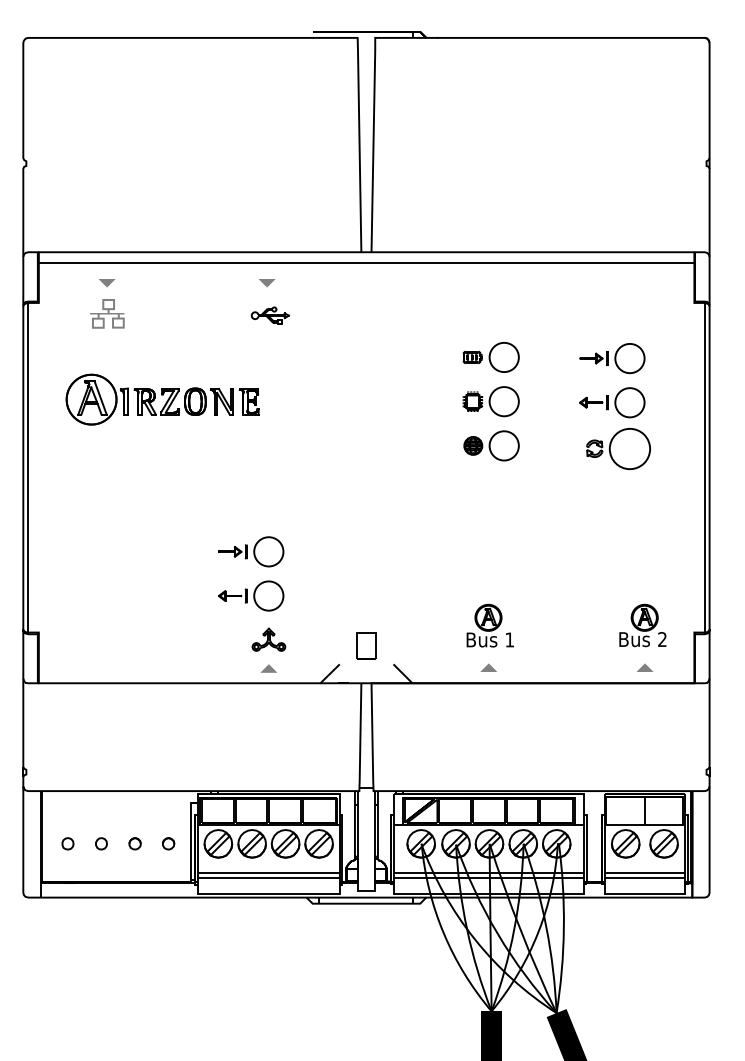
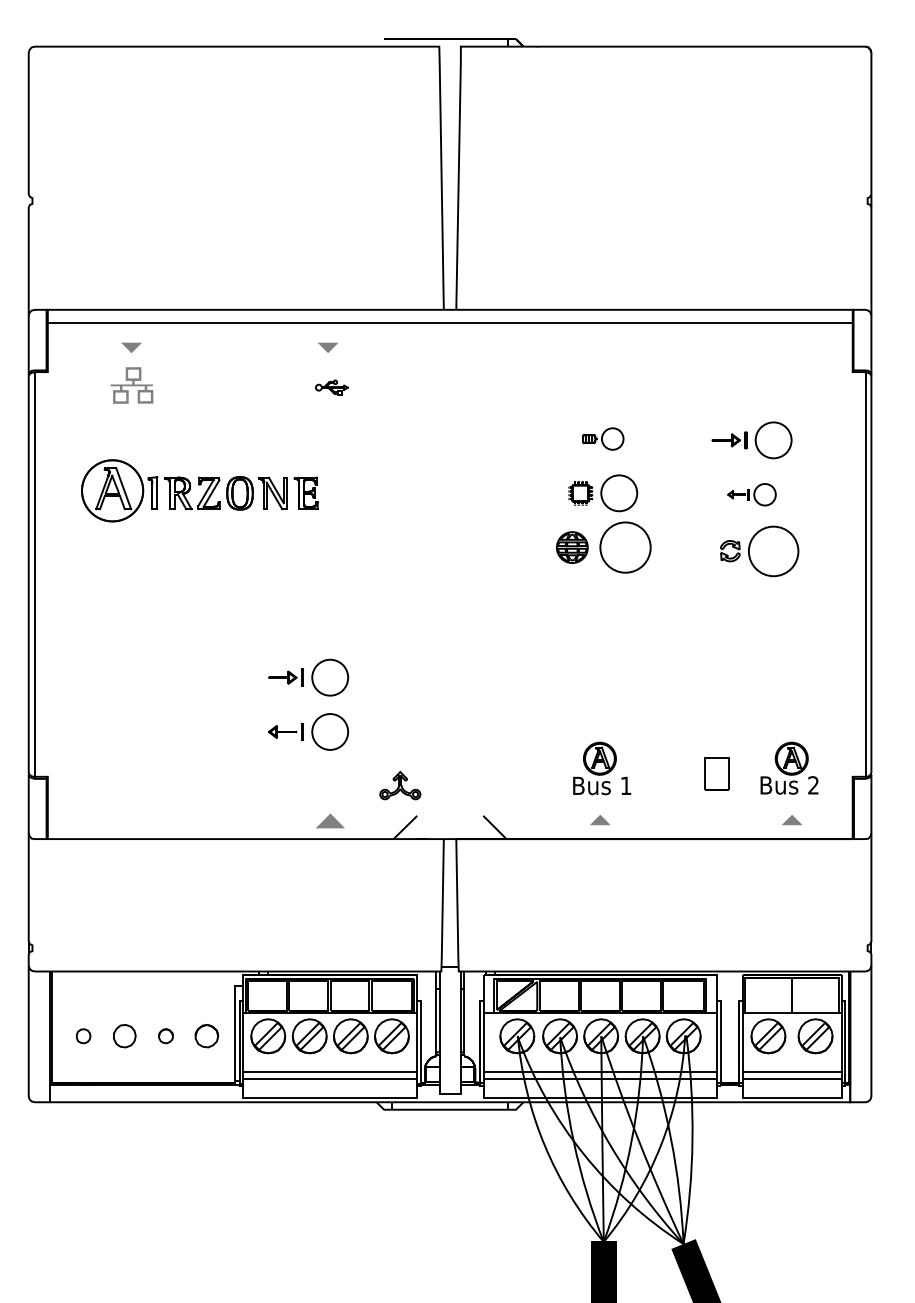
part: (269, 315) -> (331, 387), size x0.7
part: (490, 357) -> (602, 439), size x0.6
part: (612, 402) -> (752, 494), size x0.6
part: (491, 445) -> (603, 547), size x1.4
part: (268, 639) -> (399, 785), moved
part: (366, 645) -> (716, 774), moved
part: (268, 668) -> (329, 820), size x1.4
part: (101, 843) -> (124, 1035), size x1.6
part: (168, 843) -> (207, 1035), size x1.6

